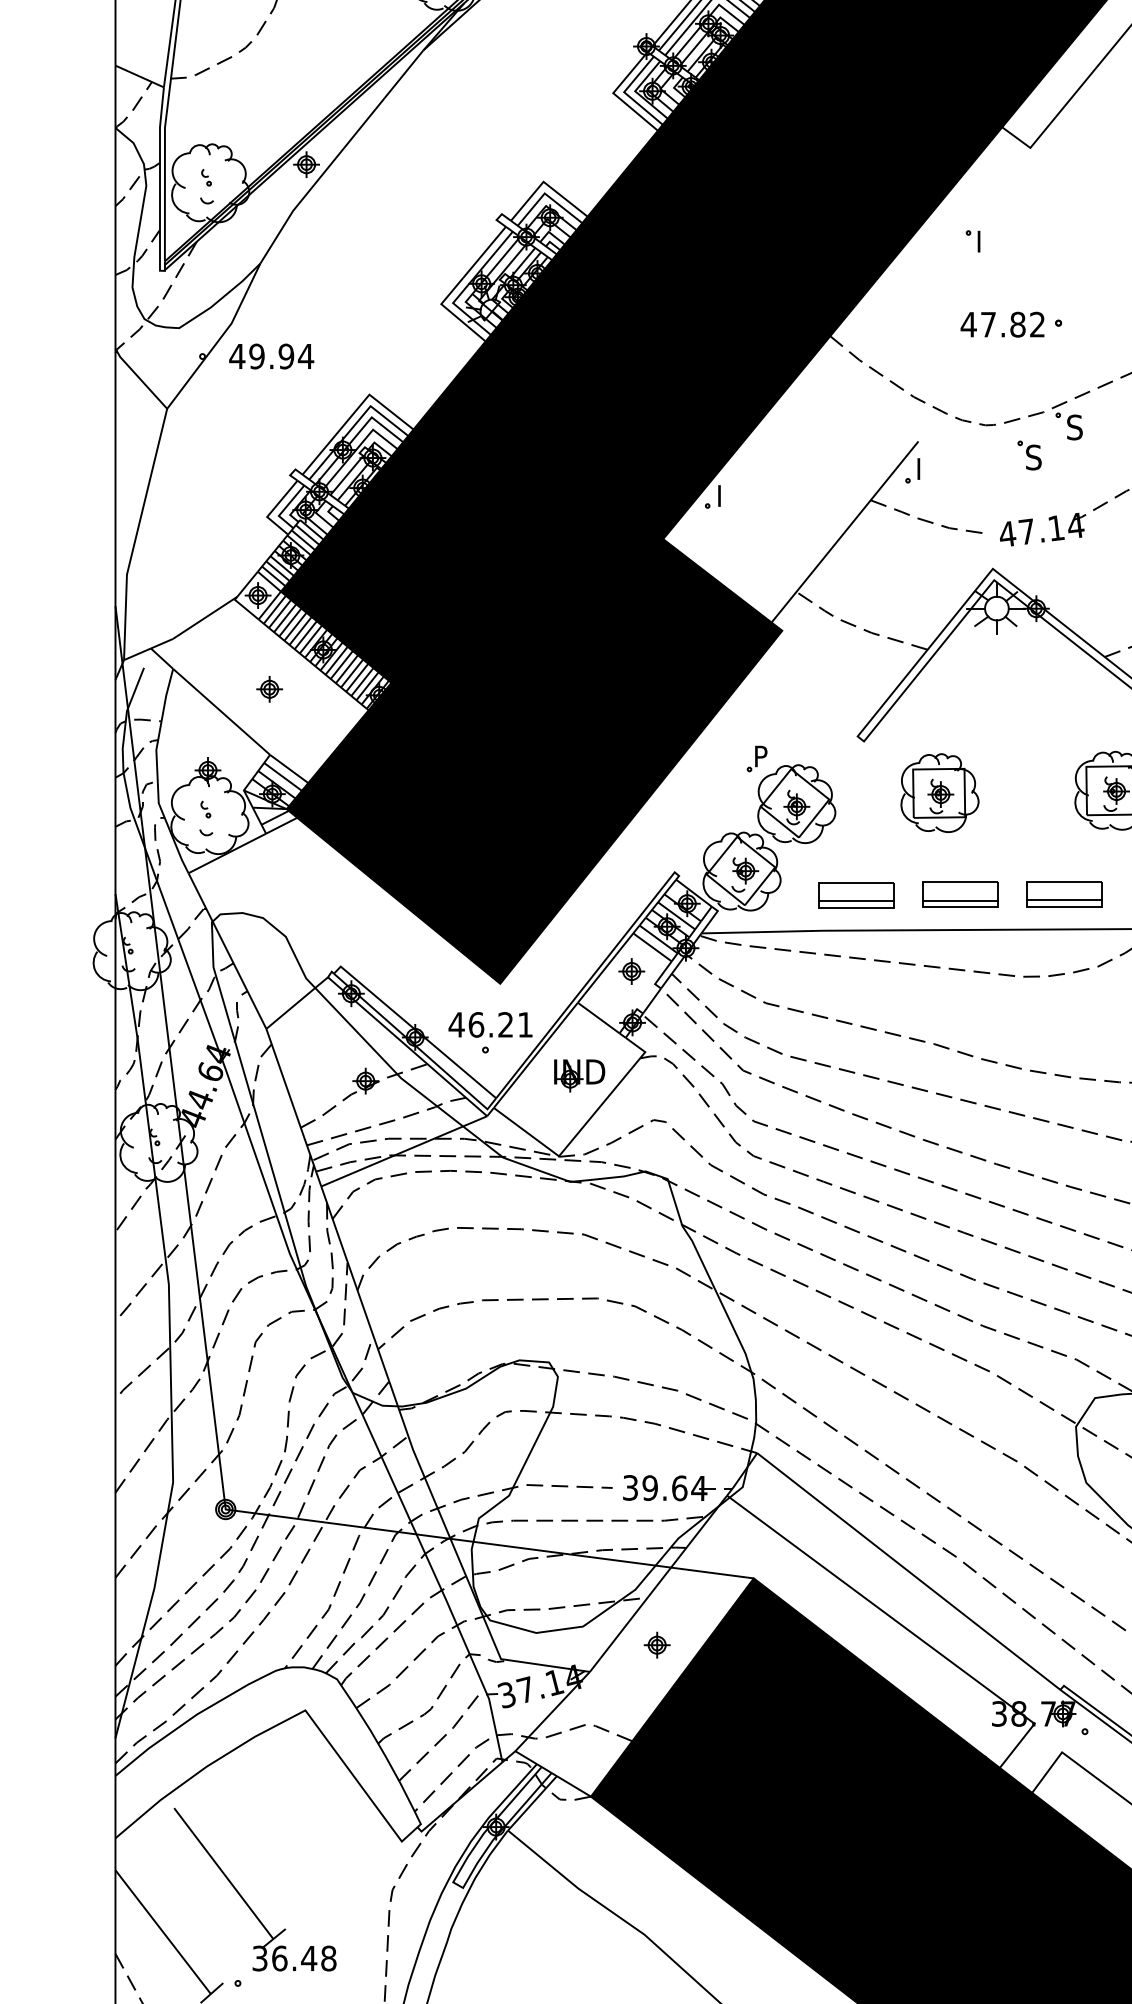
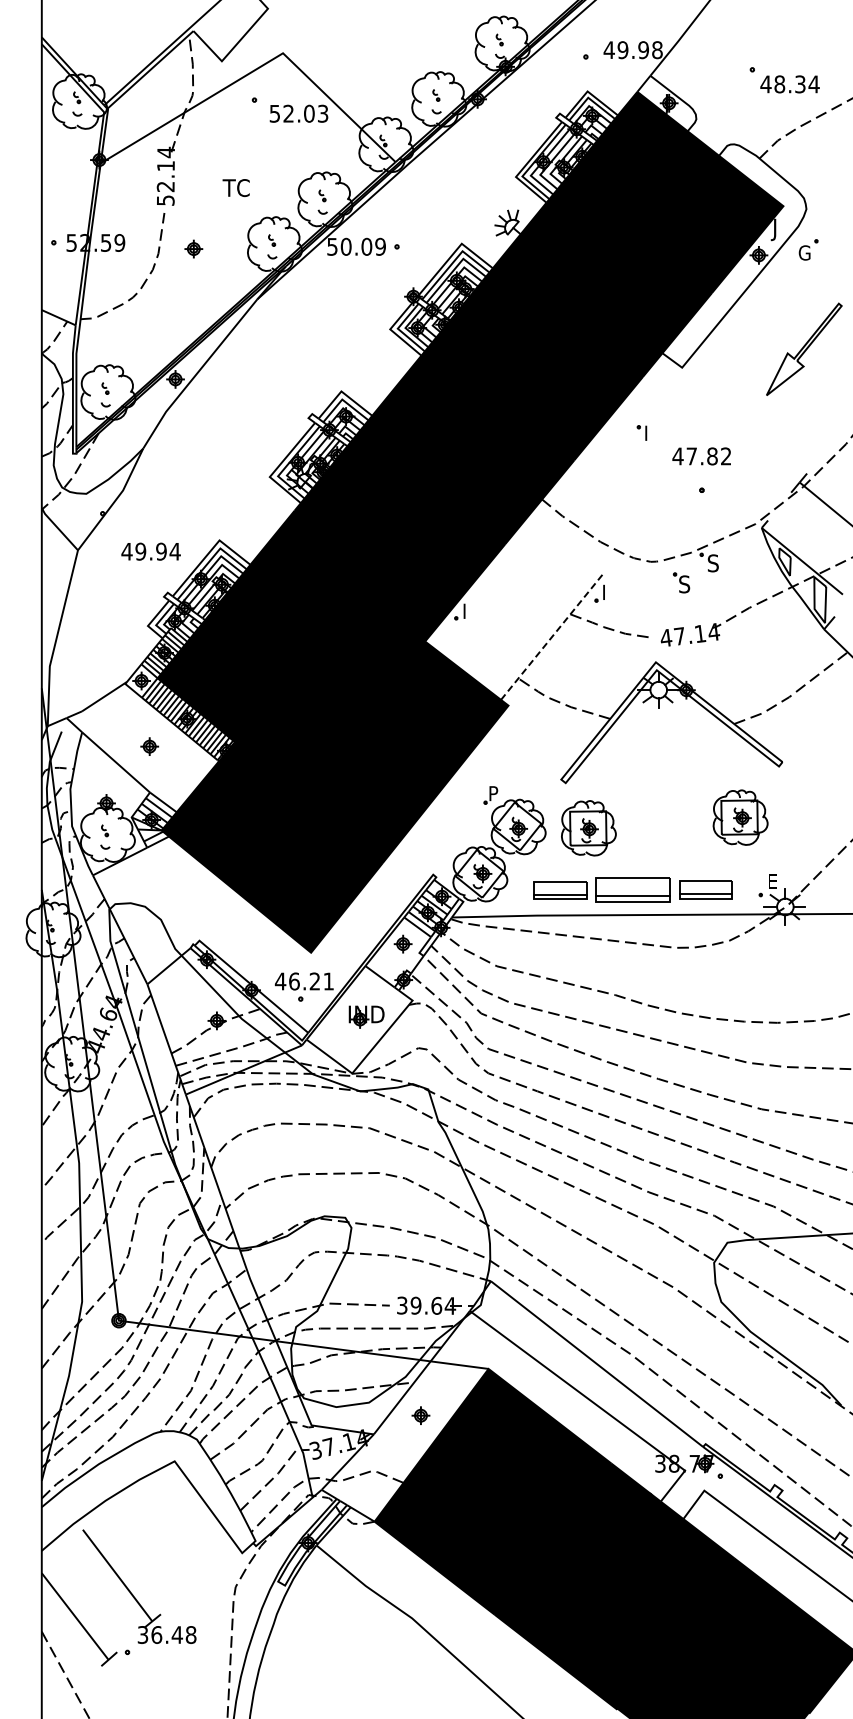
text: (1002, 324) -> (701, 456), moved
text: (270, 356) -> (150, 551), moved
line: (845, 531) -> (552, 636), solid -> dashed
part: (939, 793) -> (588, 828), moved
part: (960, 894) -> (633, 890), size x1.4

